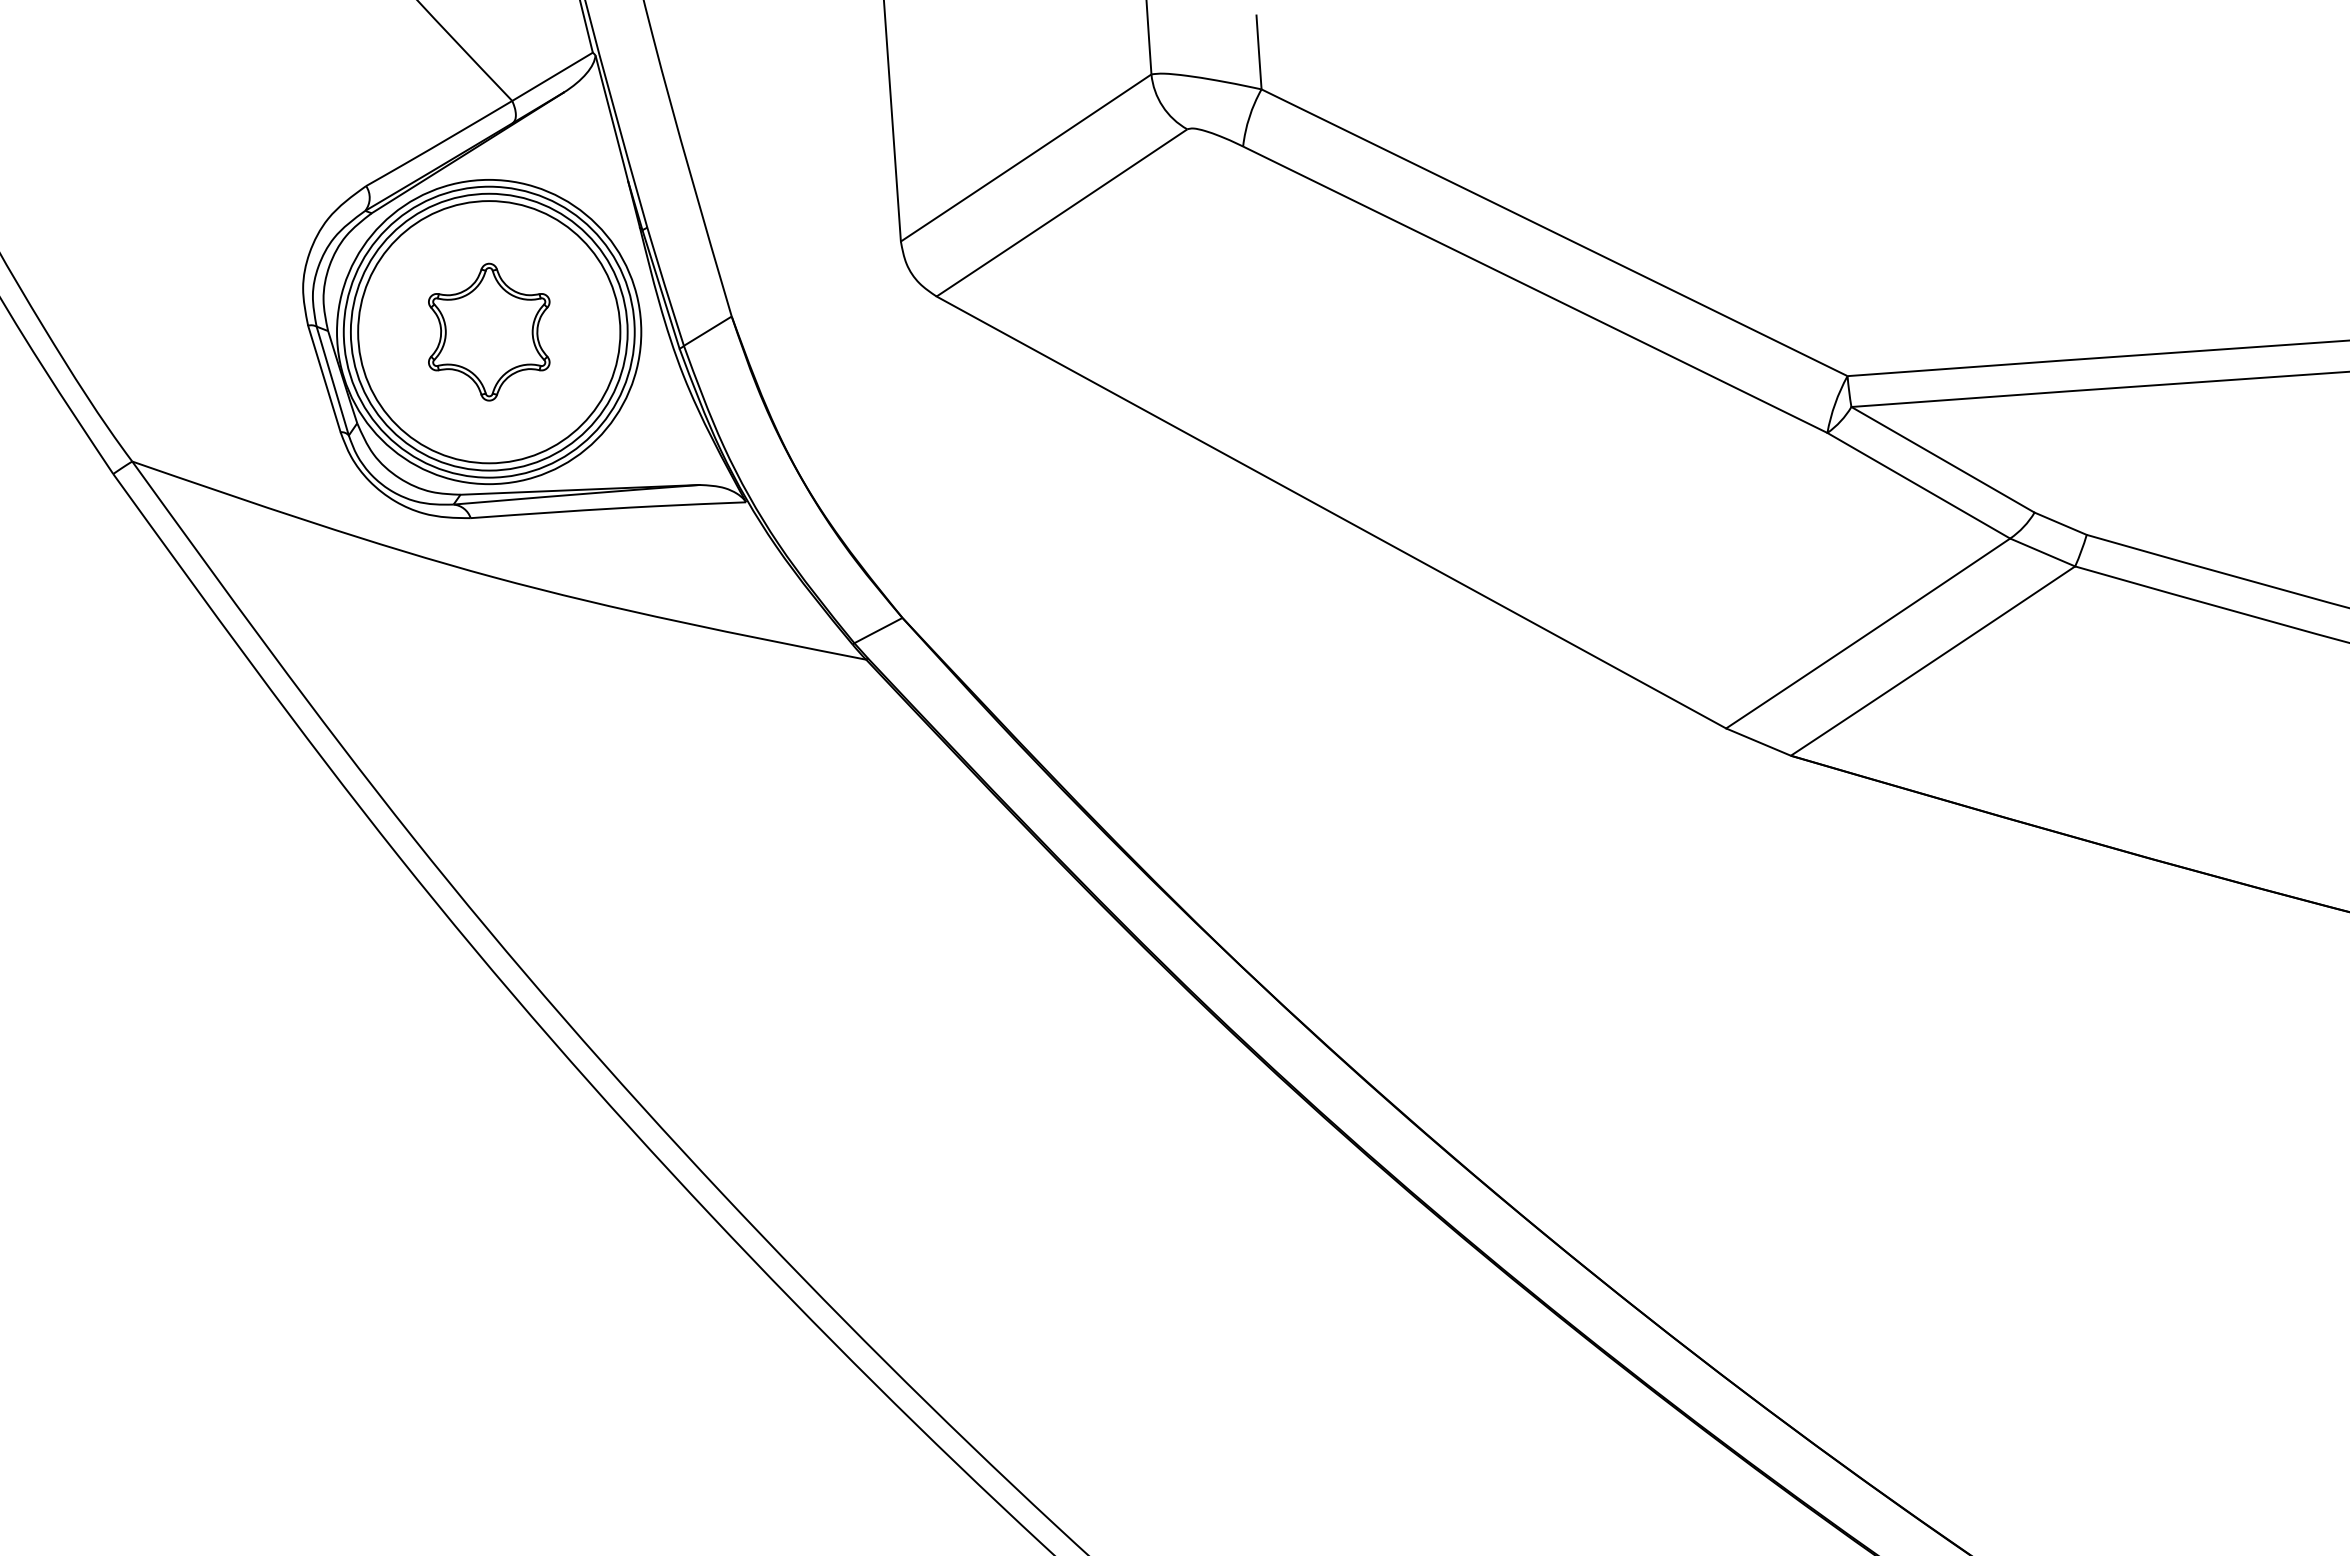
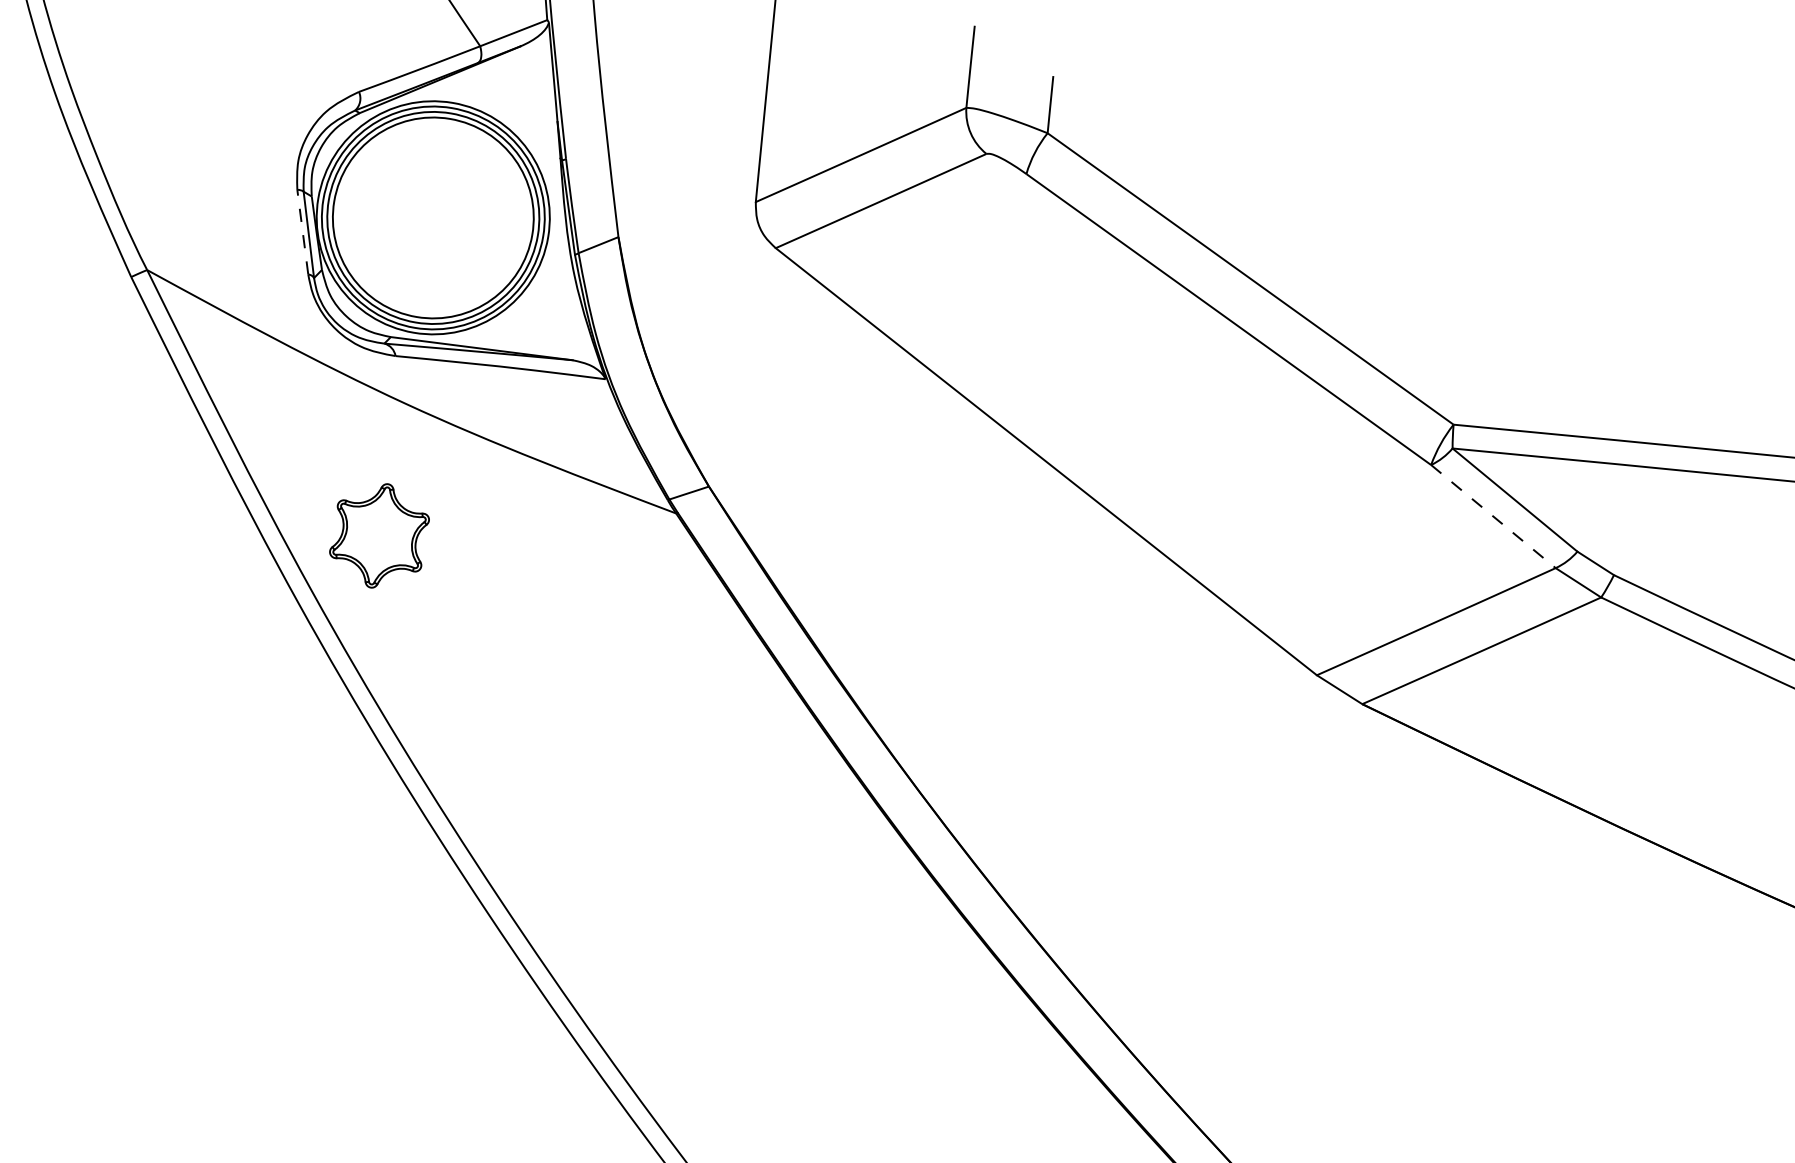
part: (489, 331) -> (379, 535), moved
line: (324, 378) -> (302, 231), solid -> dashed
line: (1918, 485) -> (1493, 516), solid -> dashed

